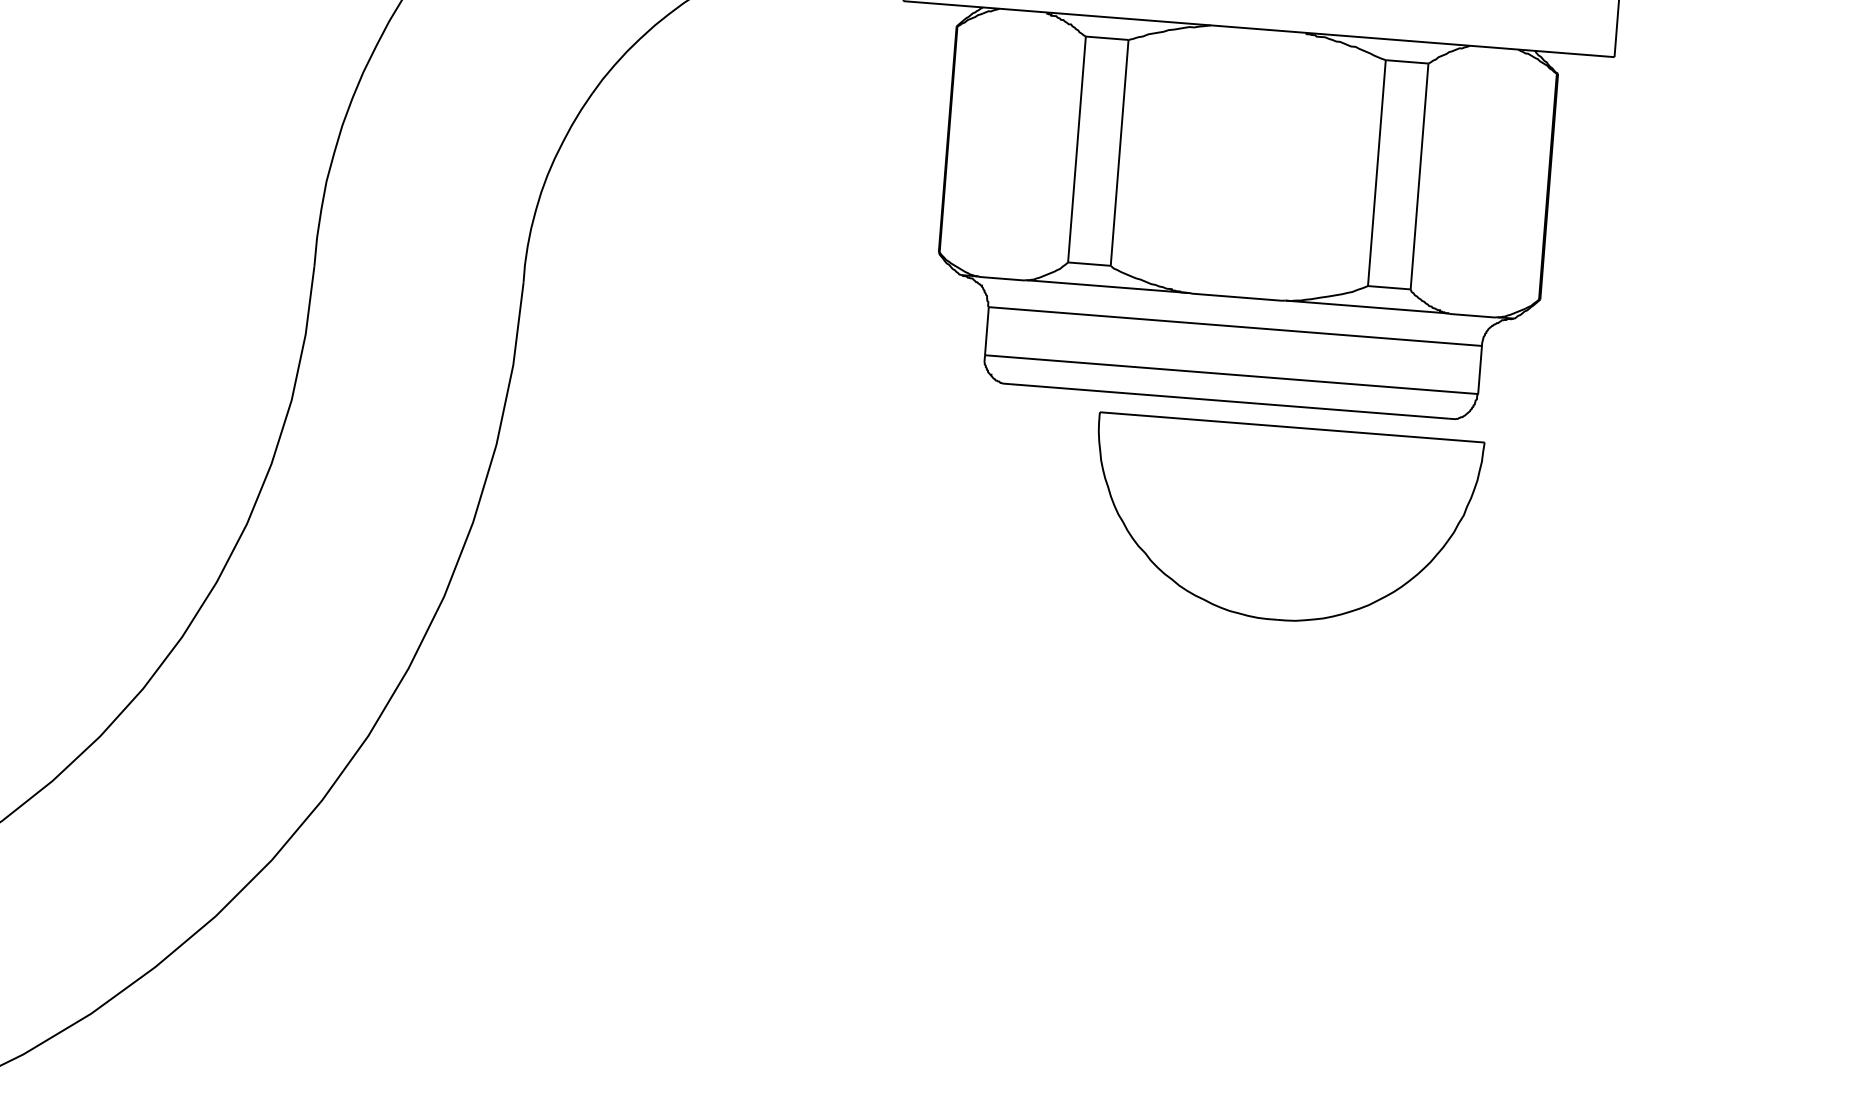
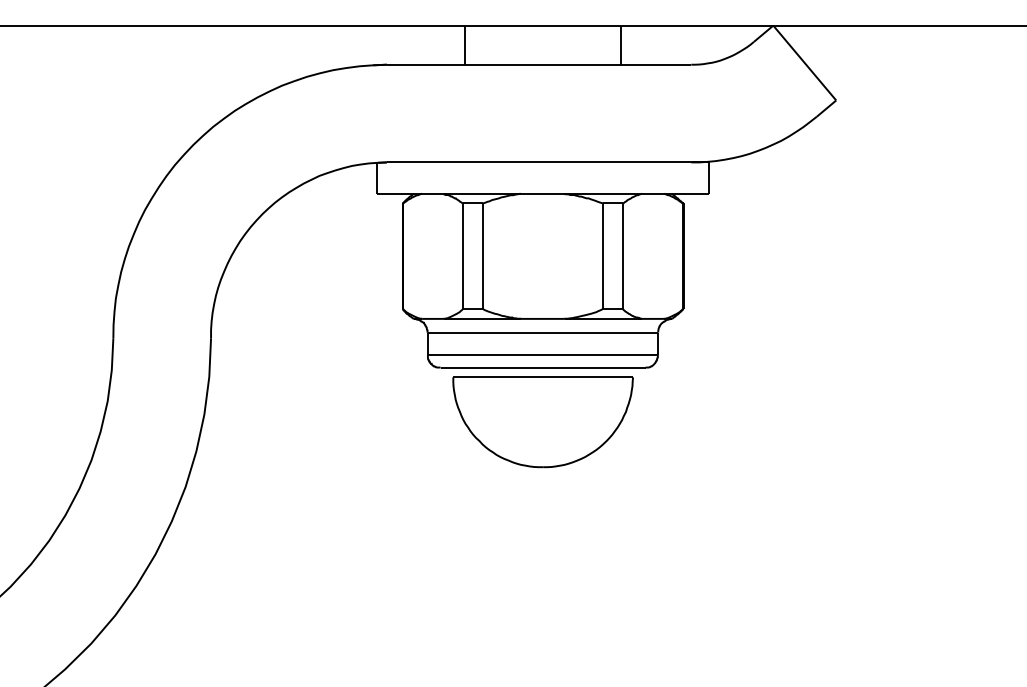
part: (1283, 524) -> (542, 422), moved

